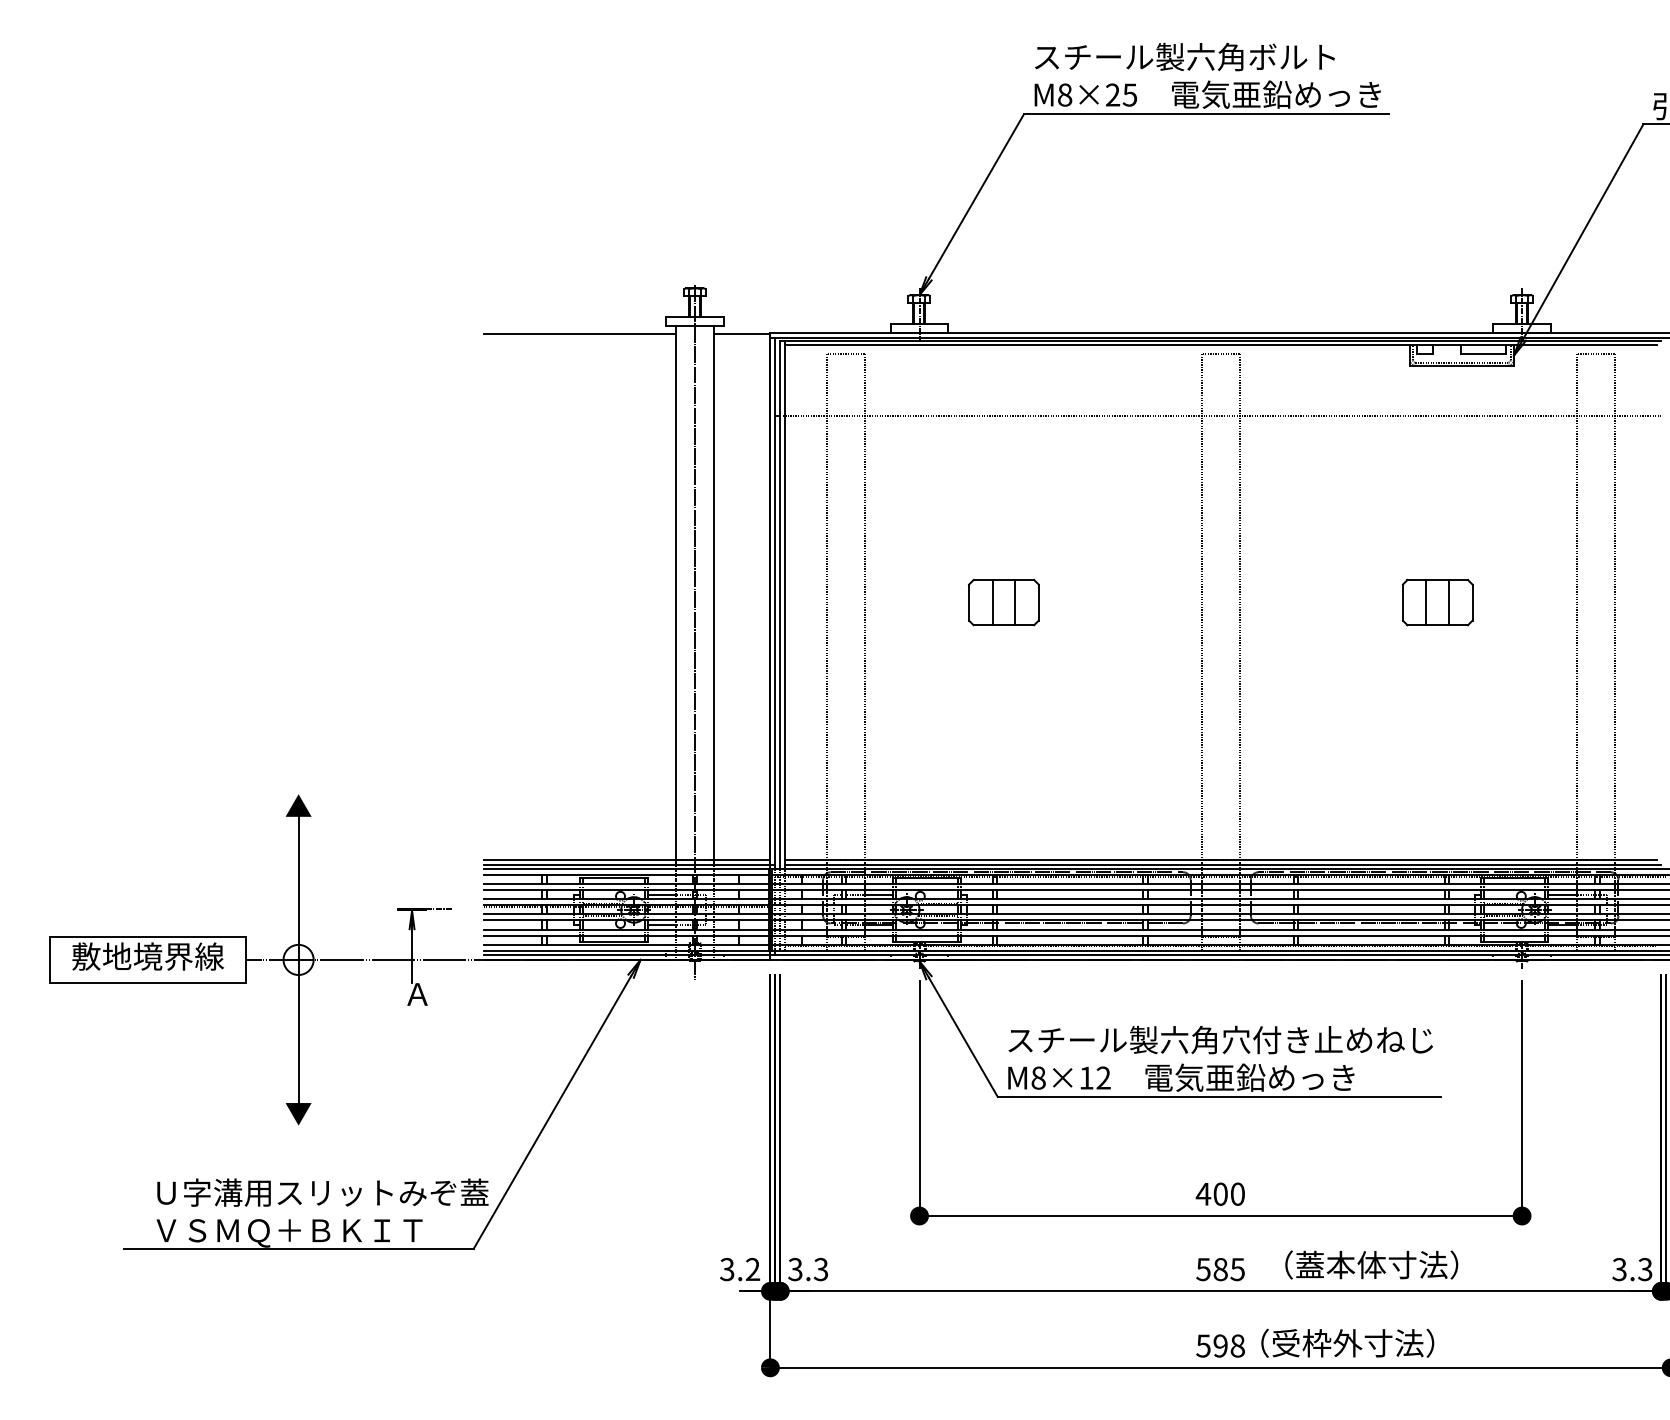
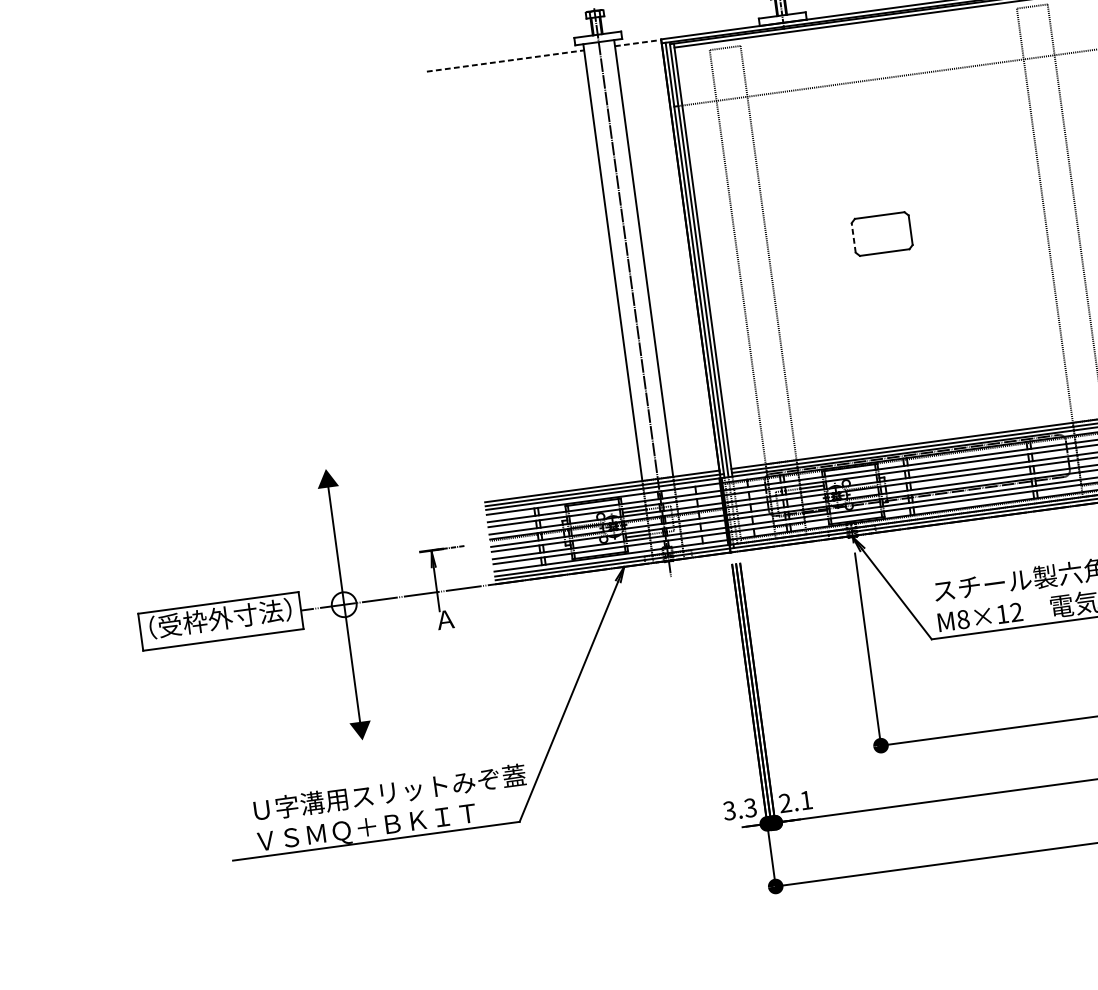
line: (580, 334) -> (505, 61), solid -> dashed
line: (742, 334) -> (638, 43), solid -> dashed
line: (969, 602) -> (854, 237), solid -> dashed
line: (992, 602) -> (872, 235), removed
line: (1015, 602) -> (891, 232), removed
text: (147, 956) -> (220, 618), 敷地境界線 -> （受枠外寸法）
text: (752, 1269) -> (750, 807), 3.2 -> 3.3
text: (808, 1269) -> (796, 801), 3.3 -> 2.1

